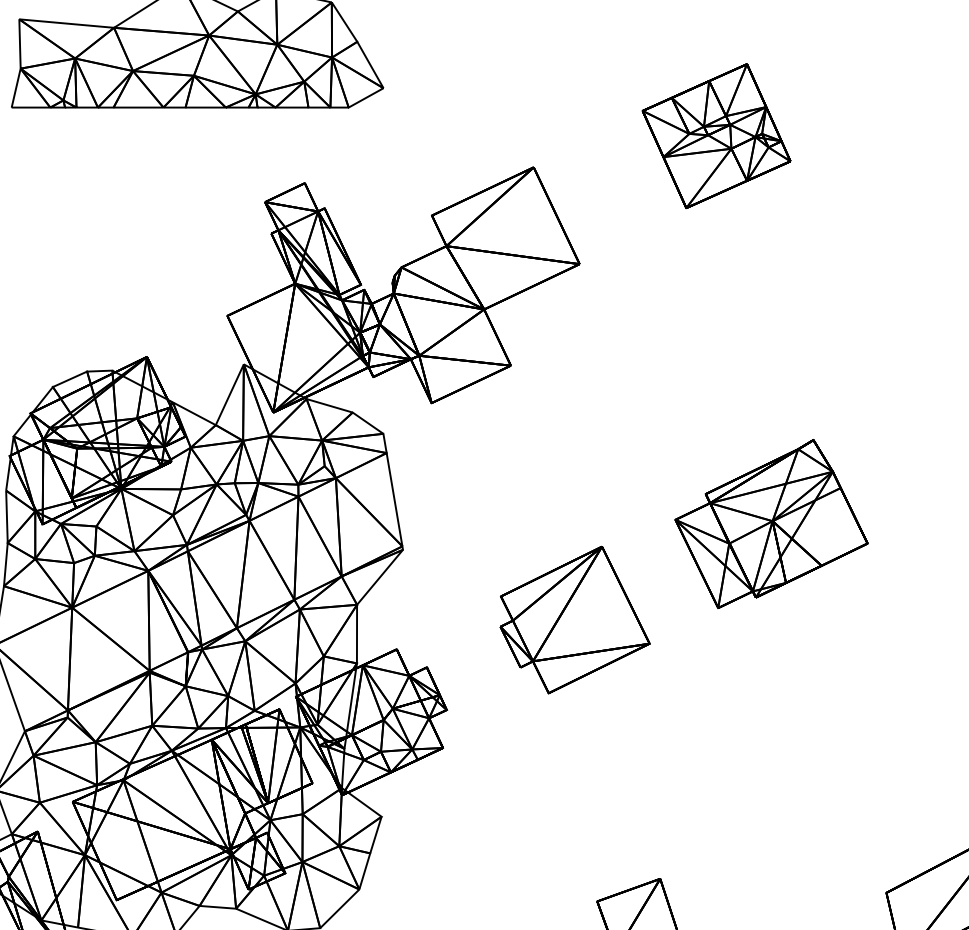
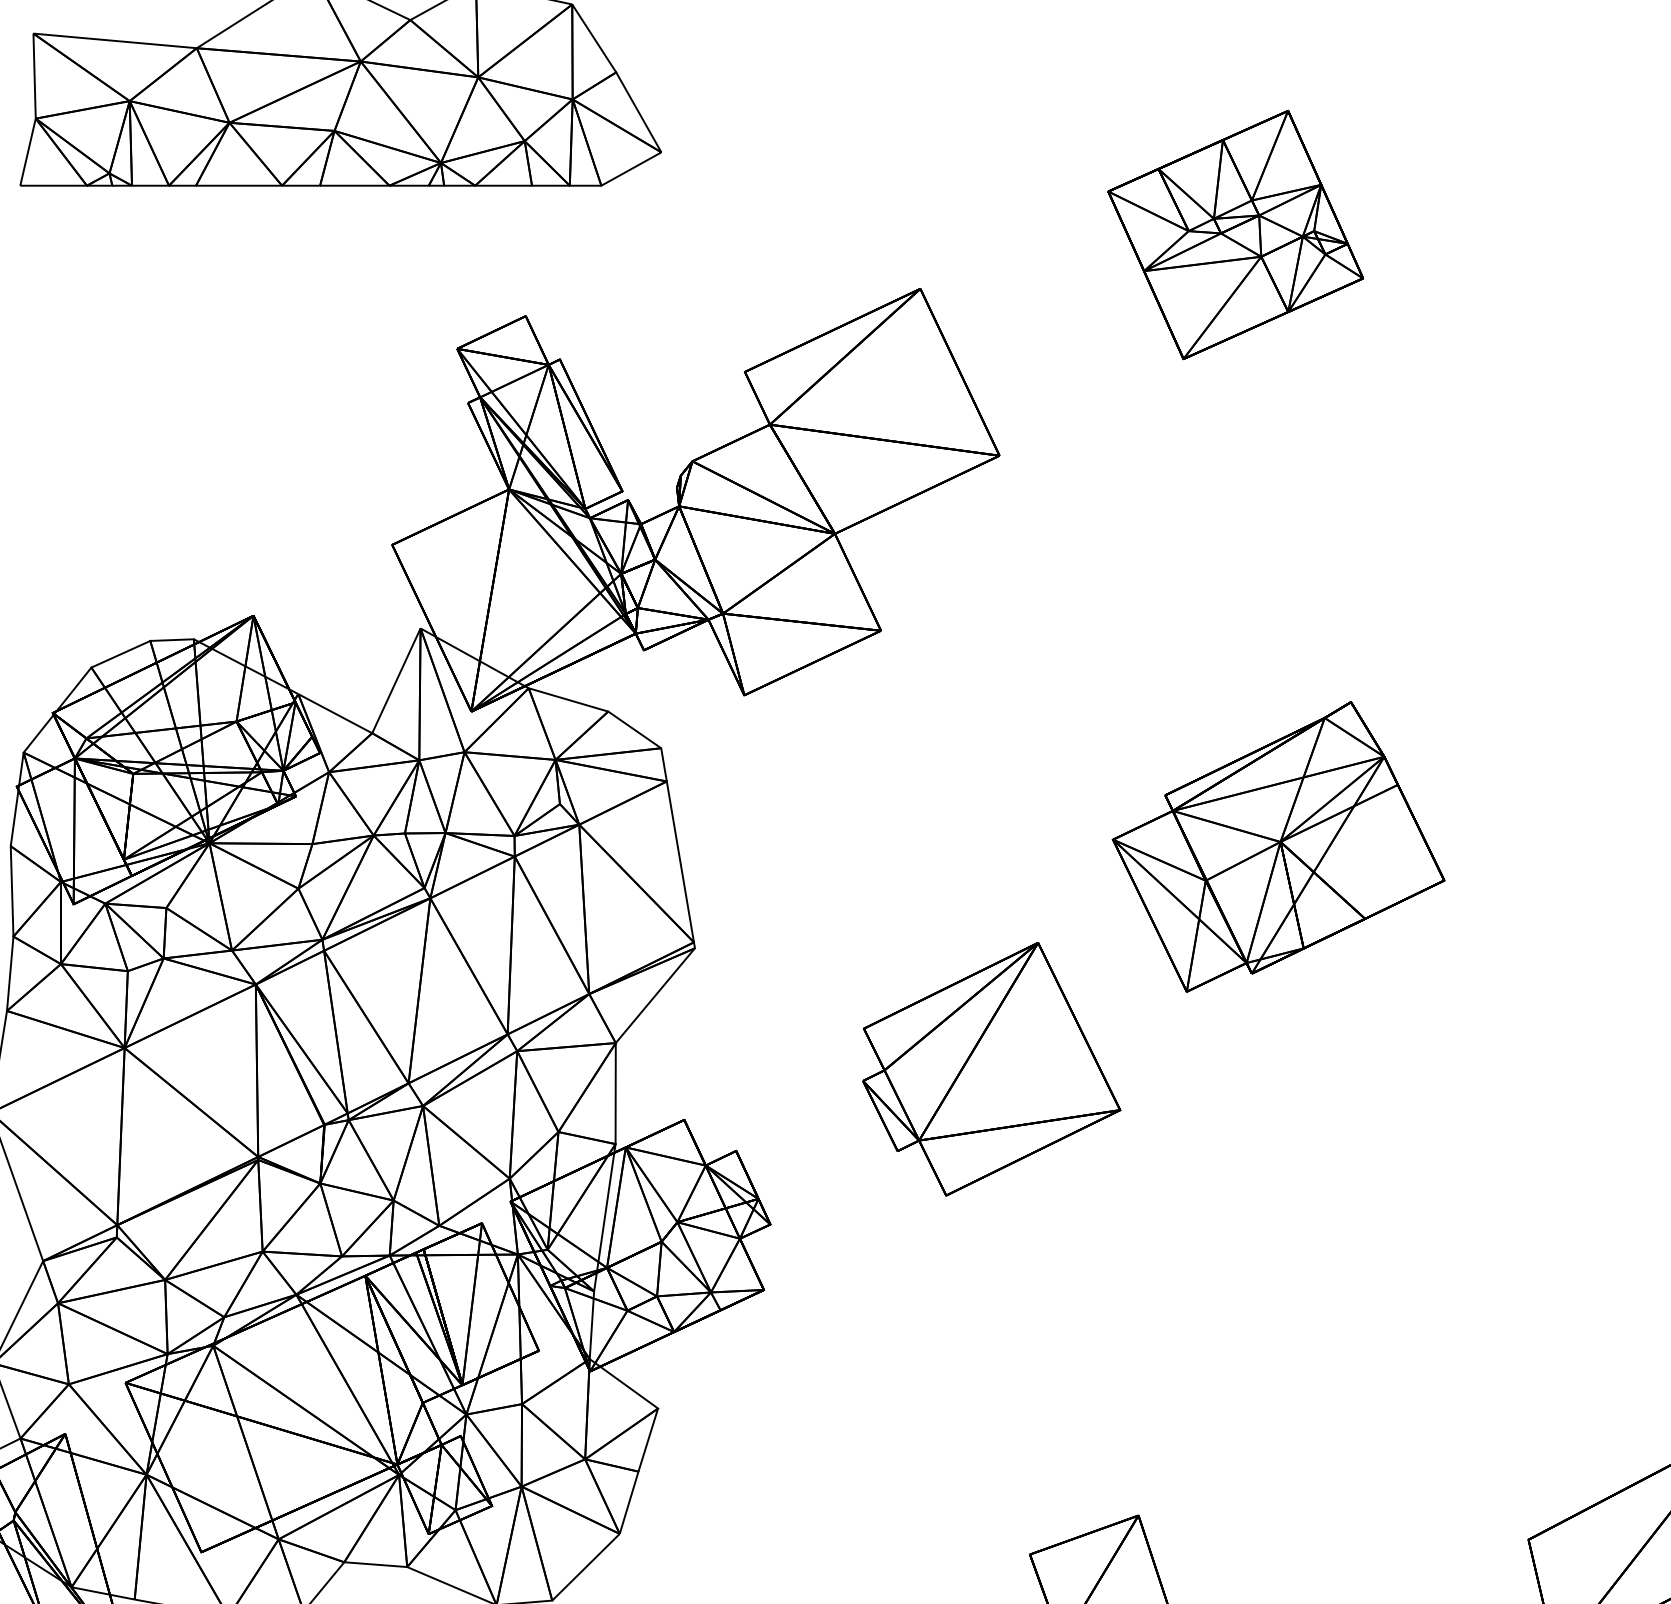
part: (771, 523) -> (1278, 845), moved

